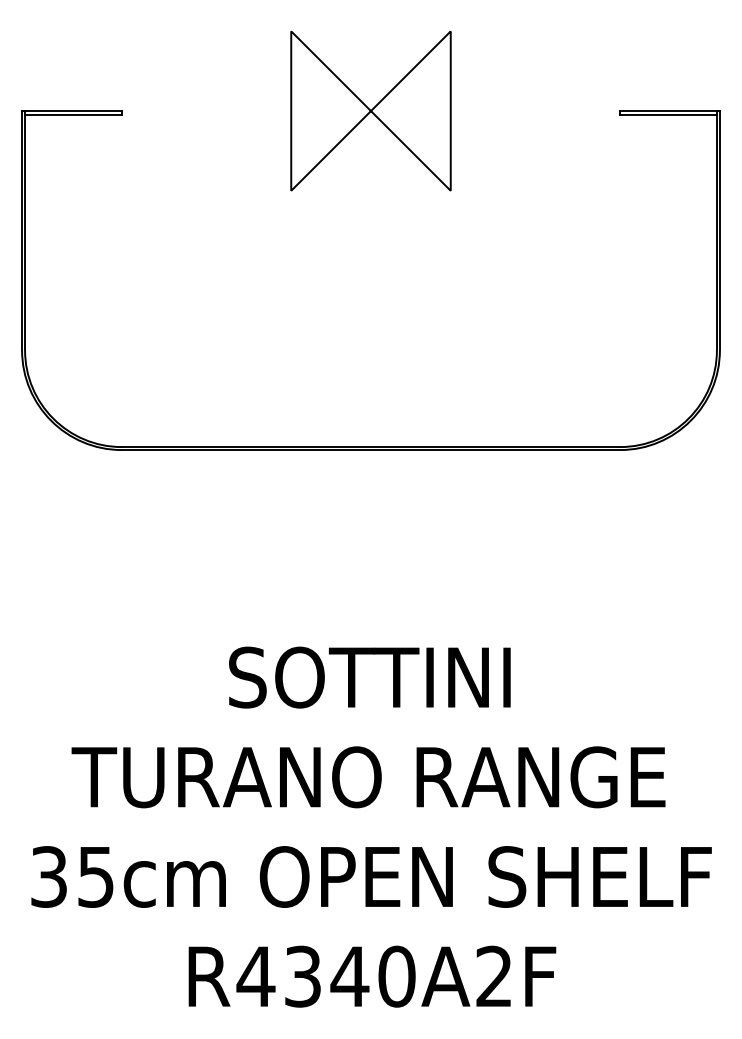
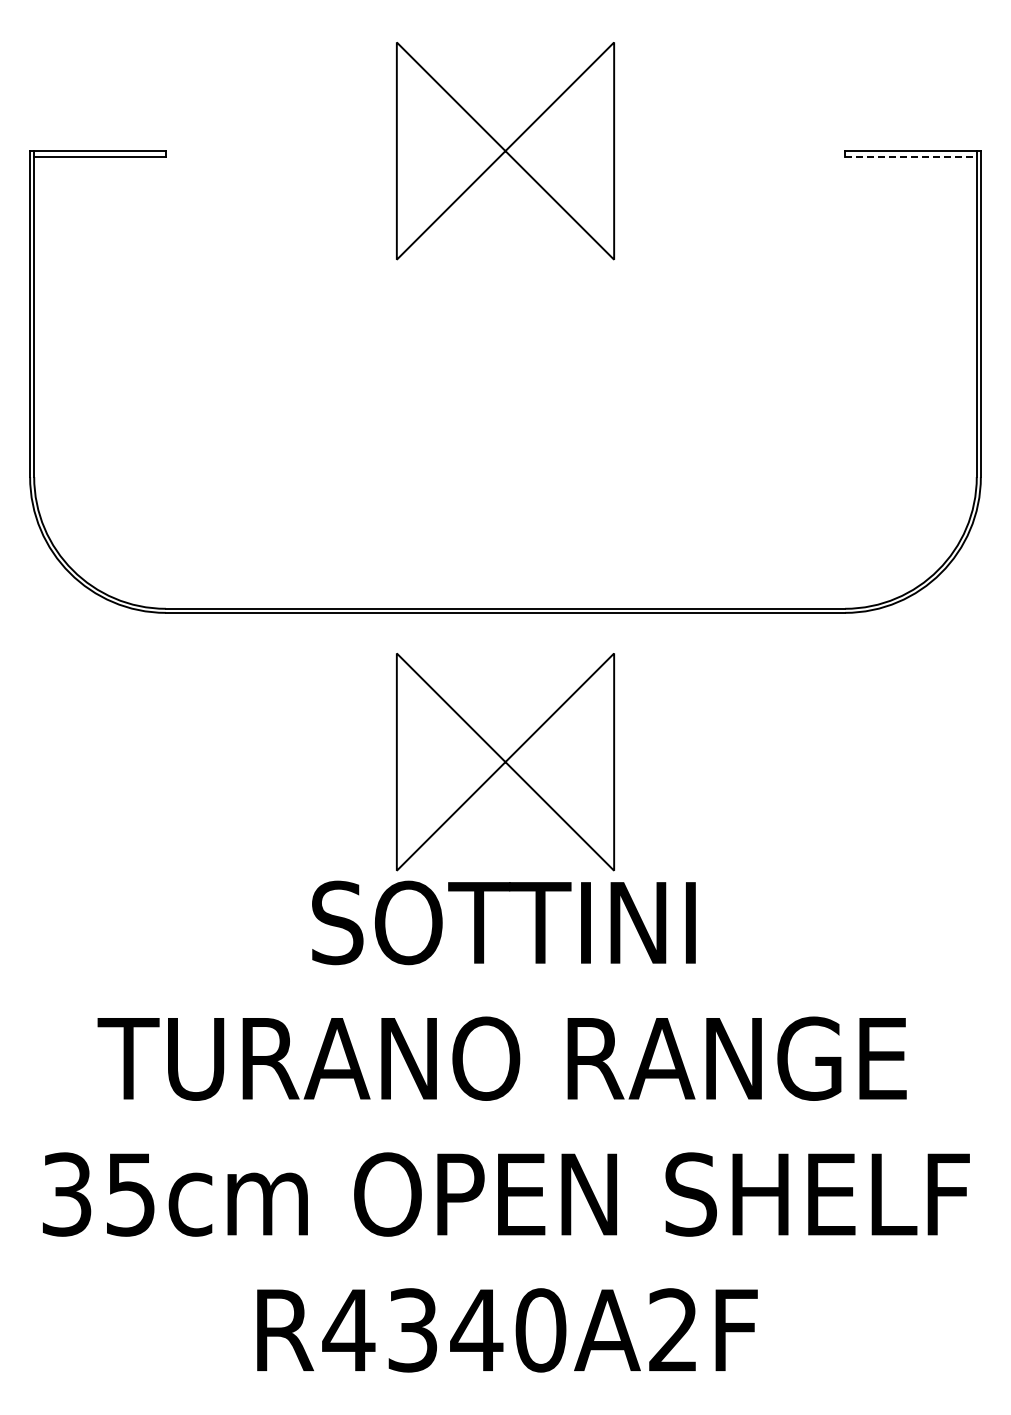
line: (668, 115) -> (910, 156), solid -> dashed
part: (371, 559) -> (505, 762), added

